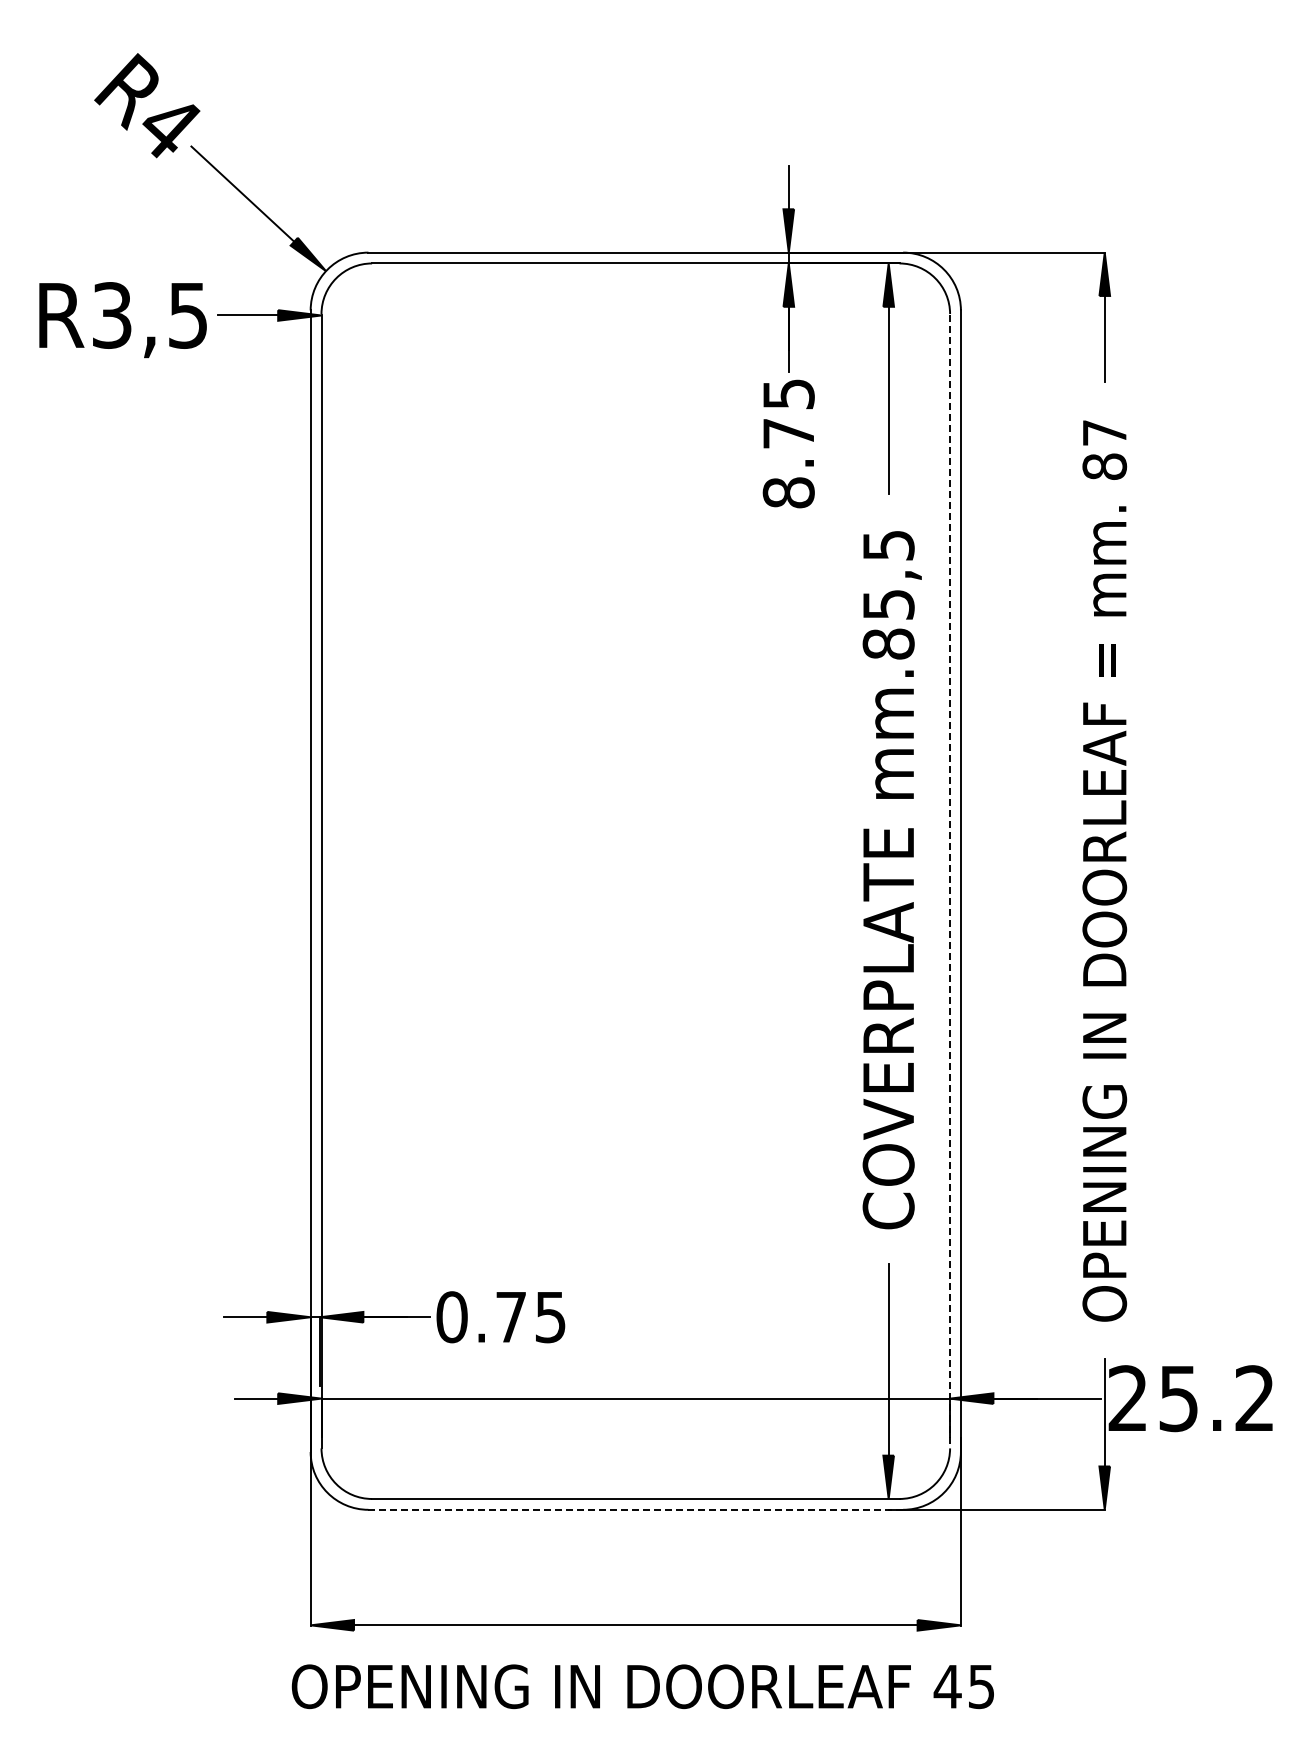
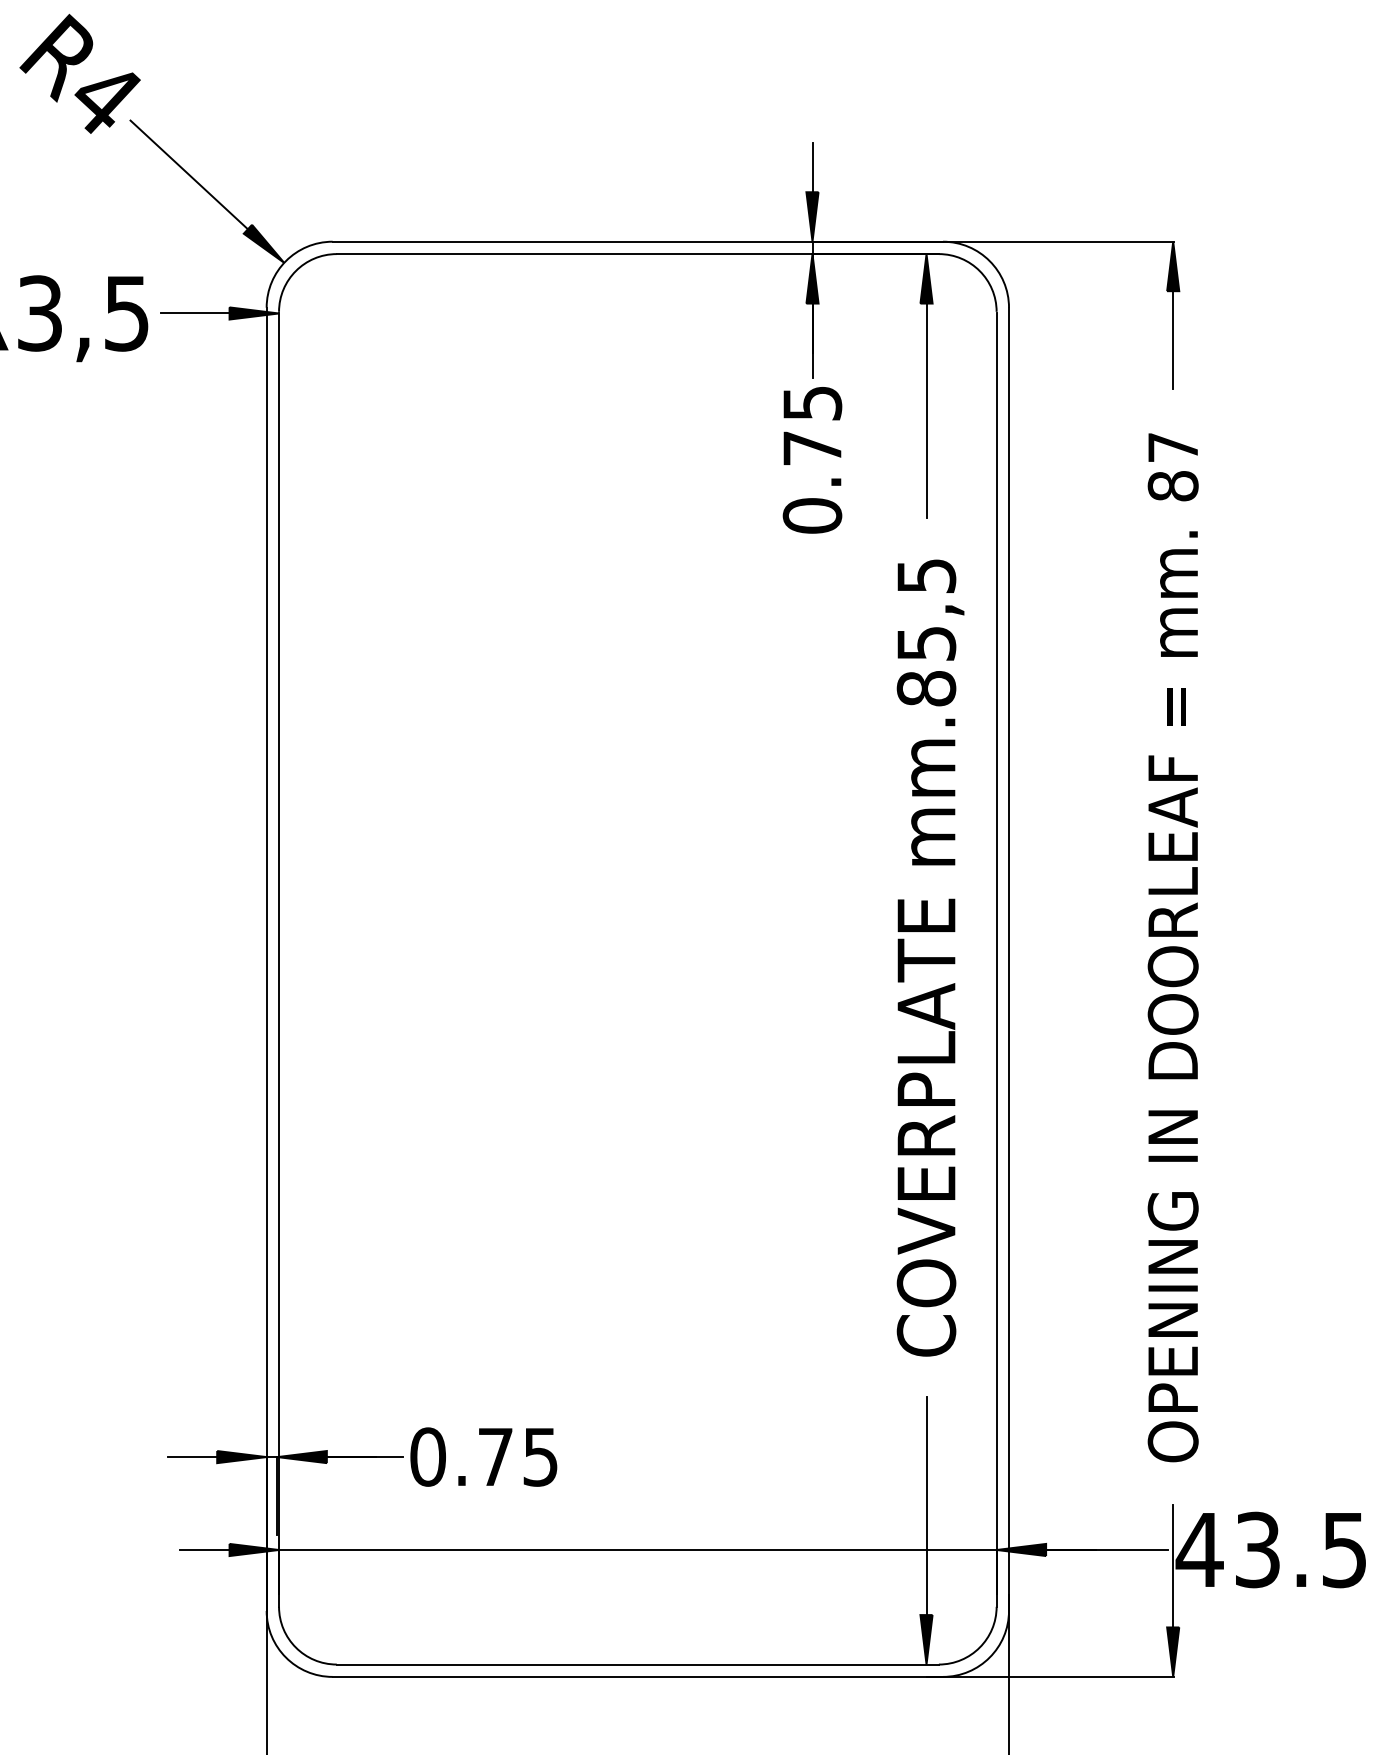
text: (788, 492) -> (812, 515), 8.75 -> 0.75
line: (950, 882) -> (997, 960), dashed -> solid
text: (1189, 1398) -> (1269, 1549), 25.2 -> 43.5
line: (635, 1509) -> (637, 1676), dashed -> solid

